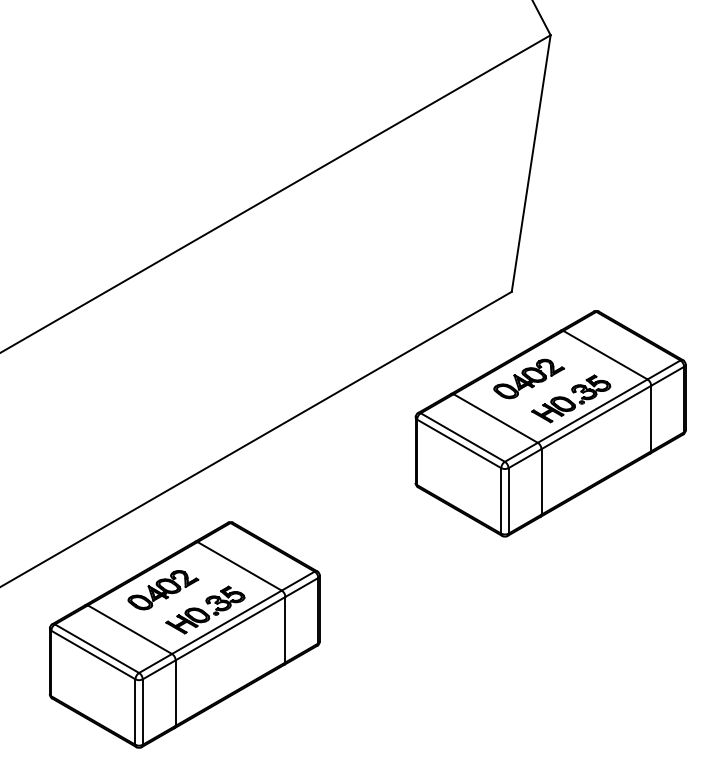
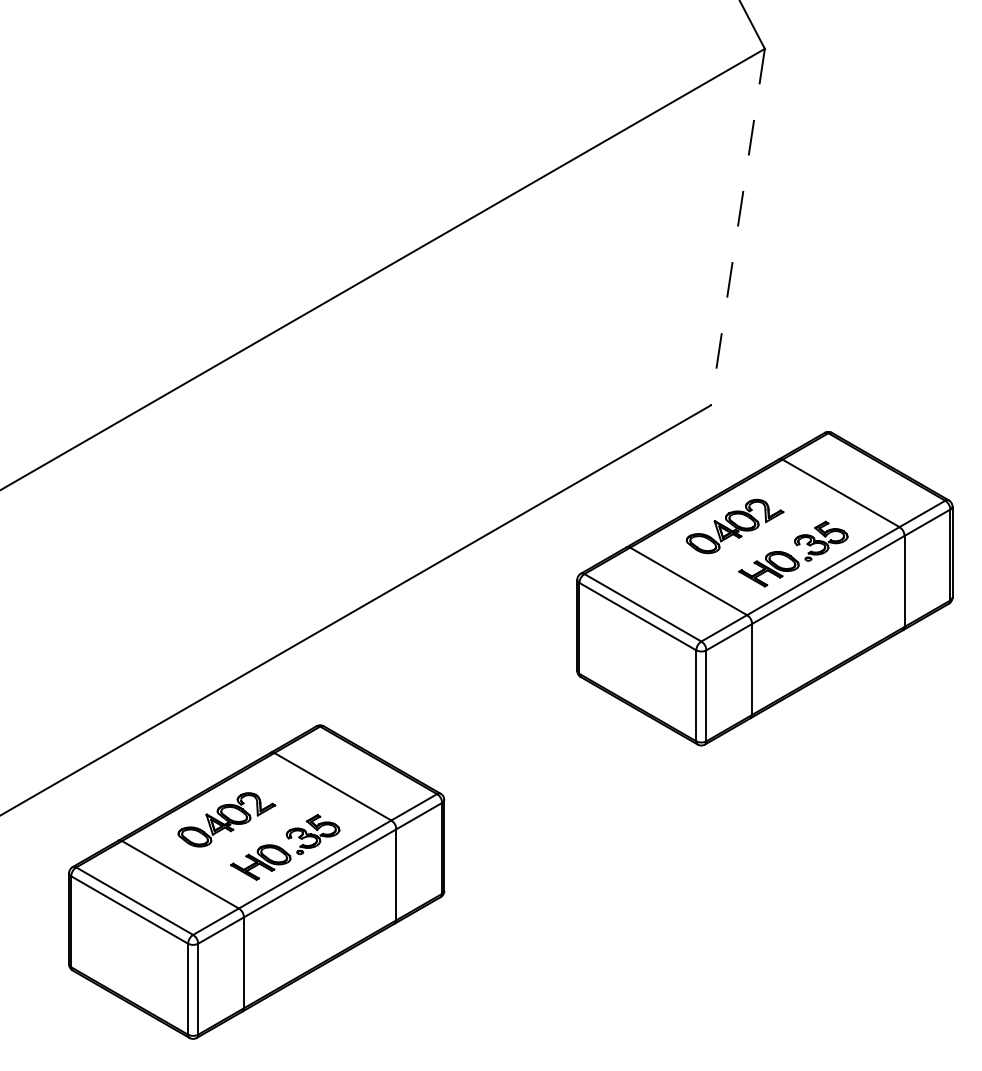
line: (531, 163) -> (738, 227), solid -> dashed

